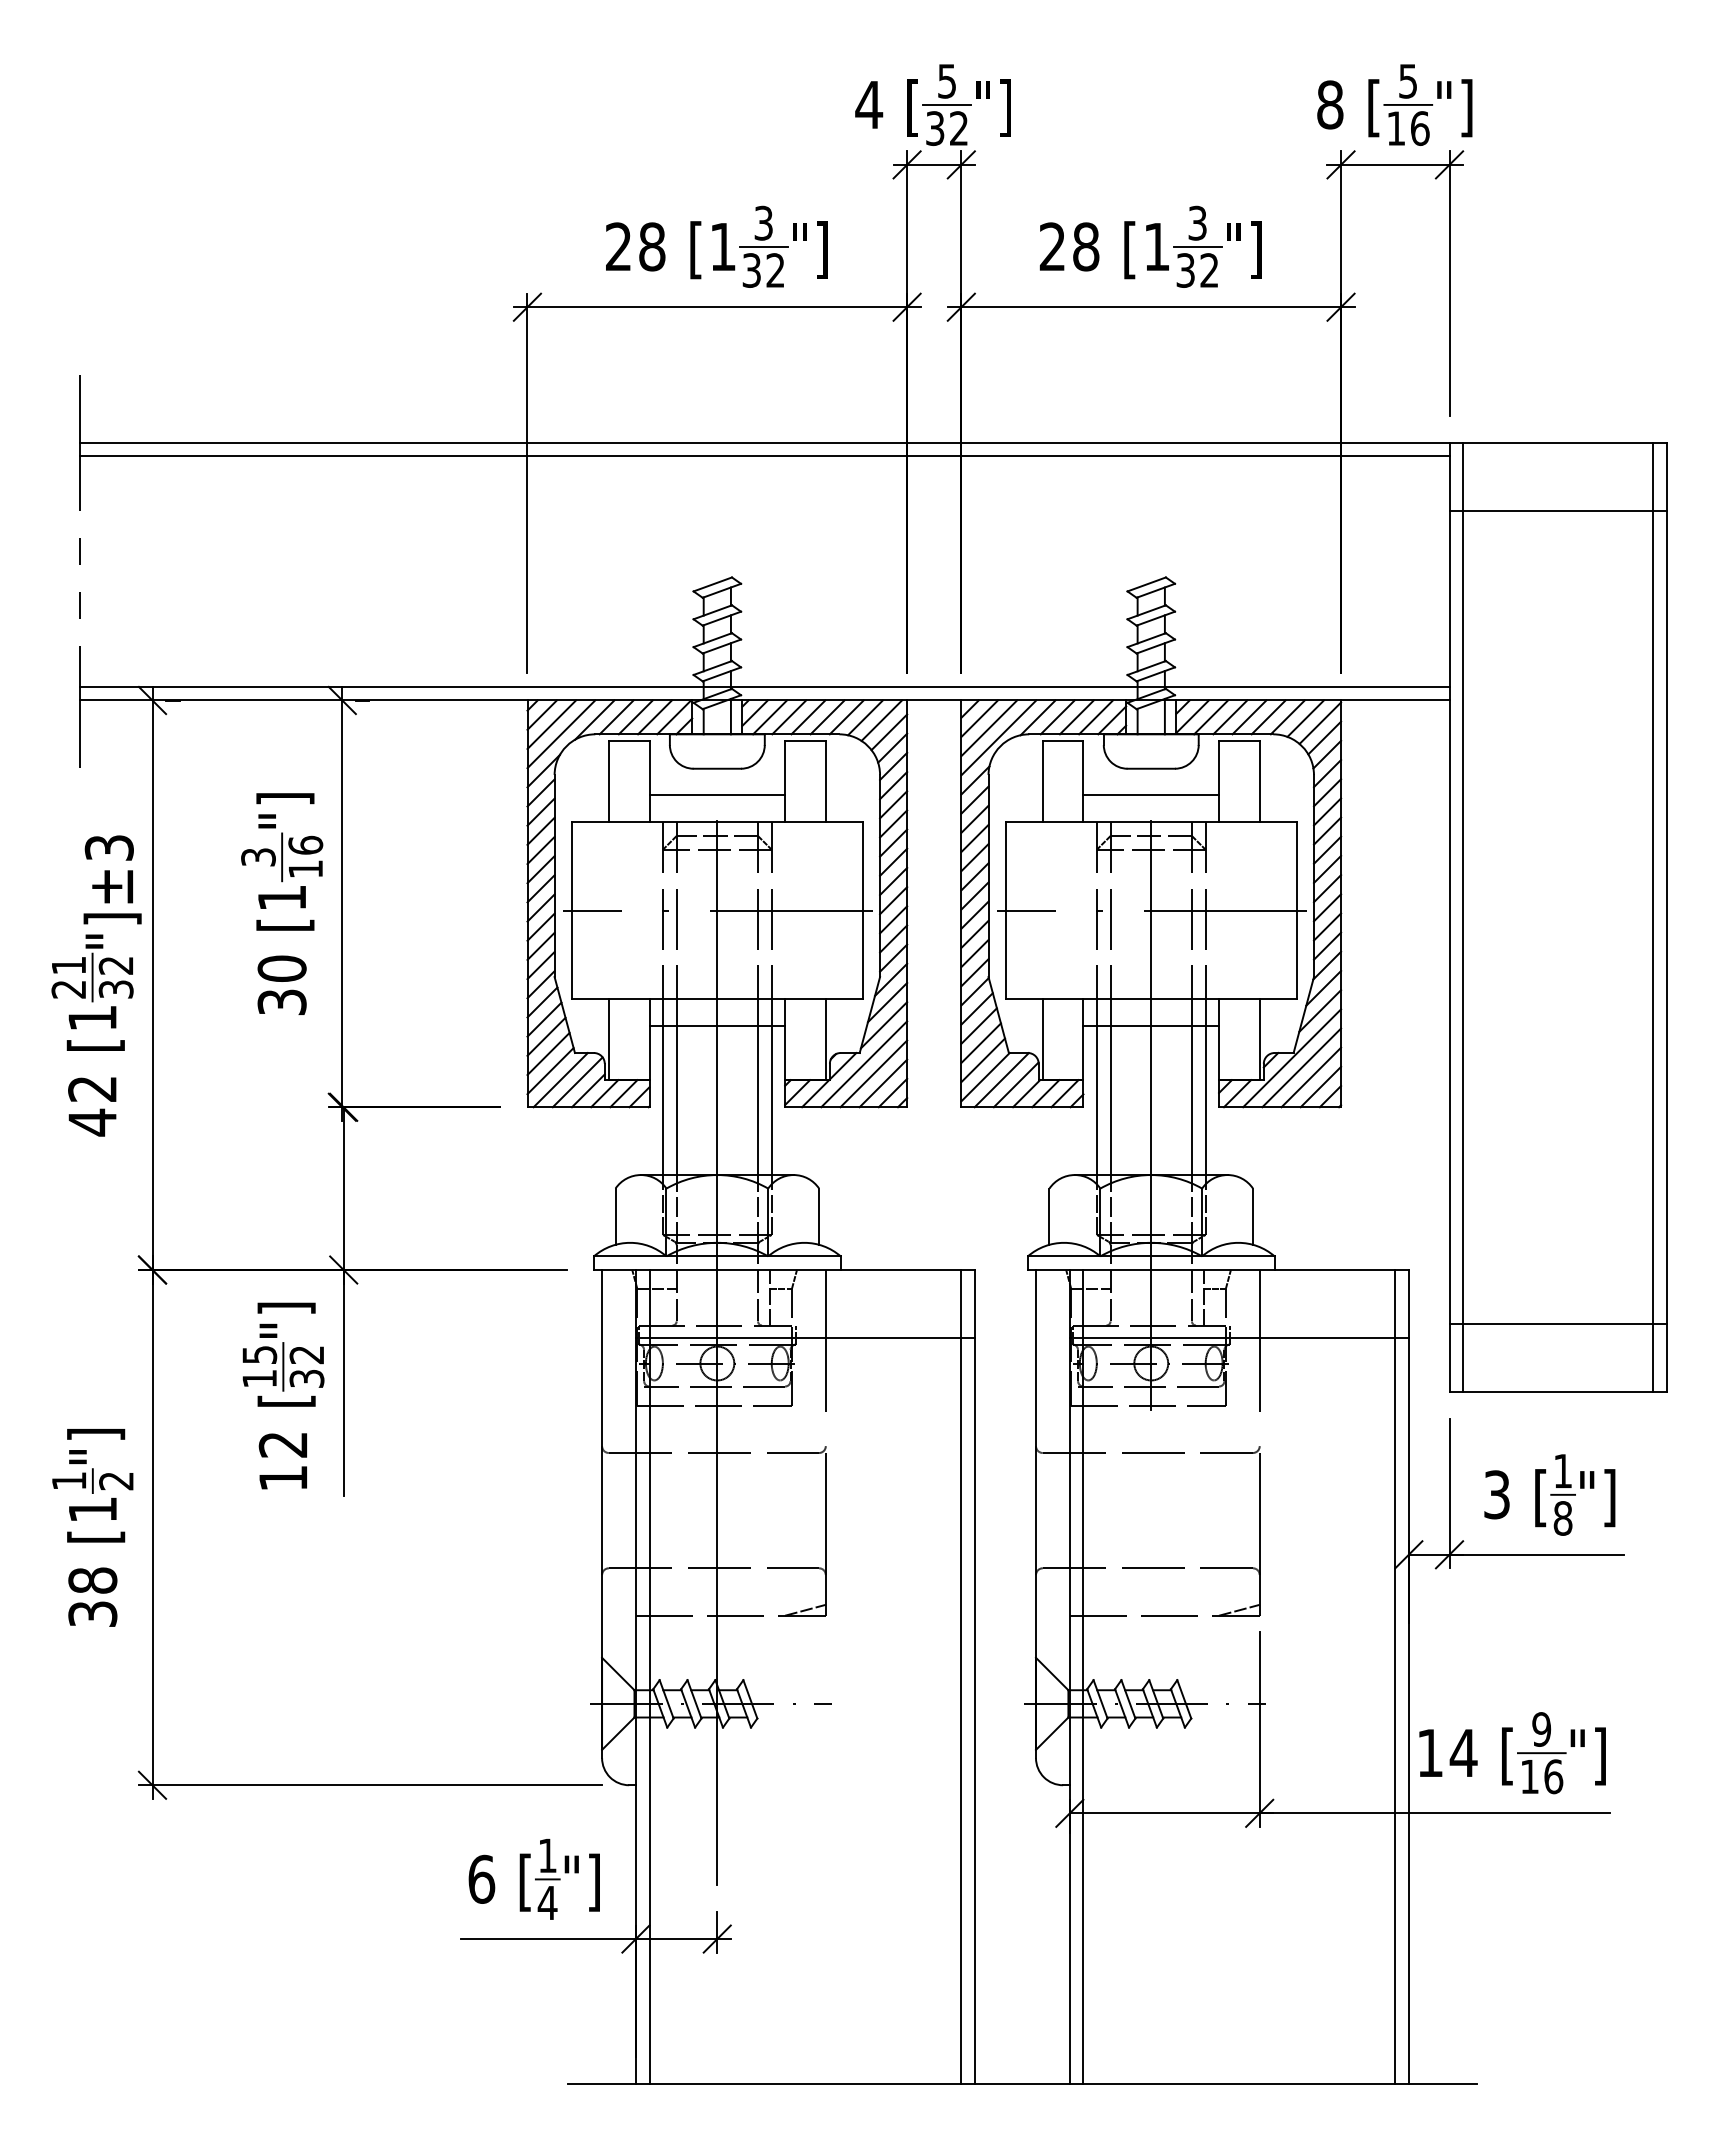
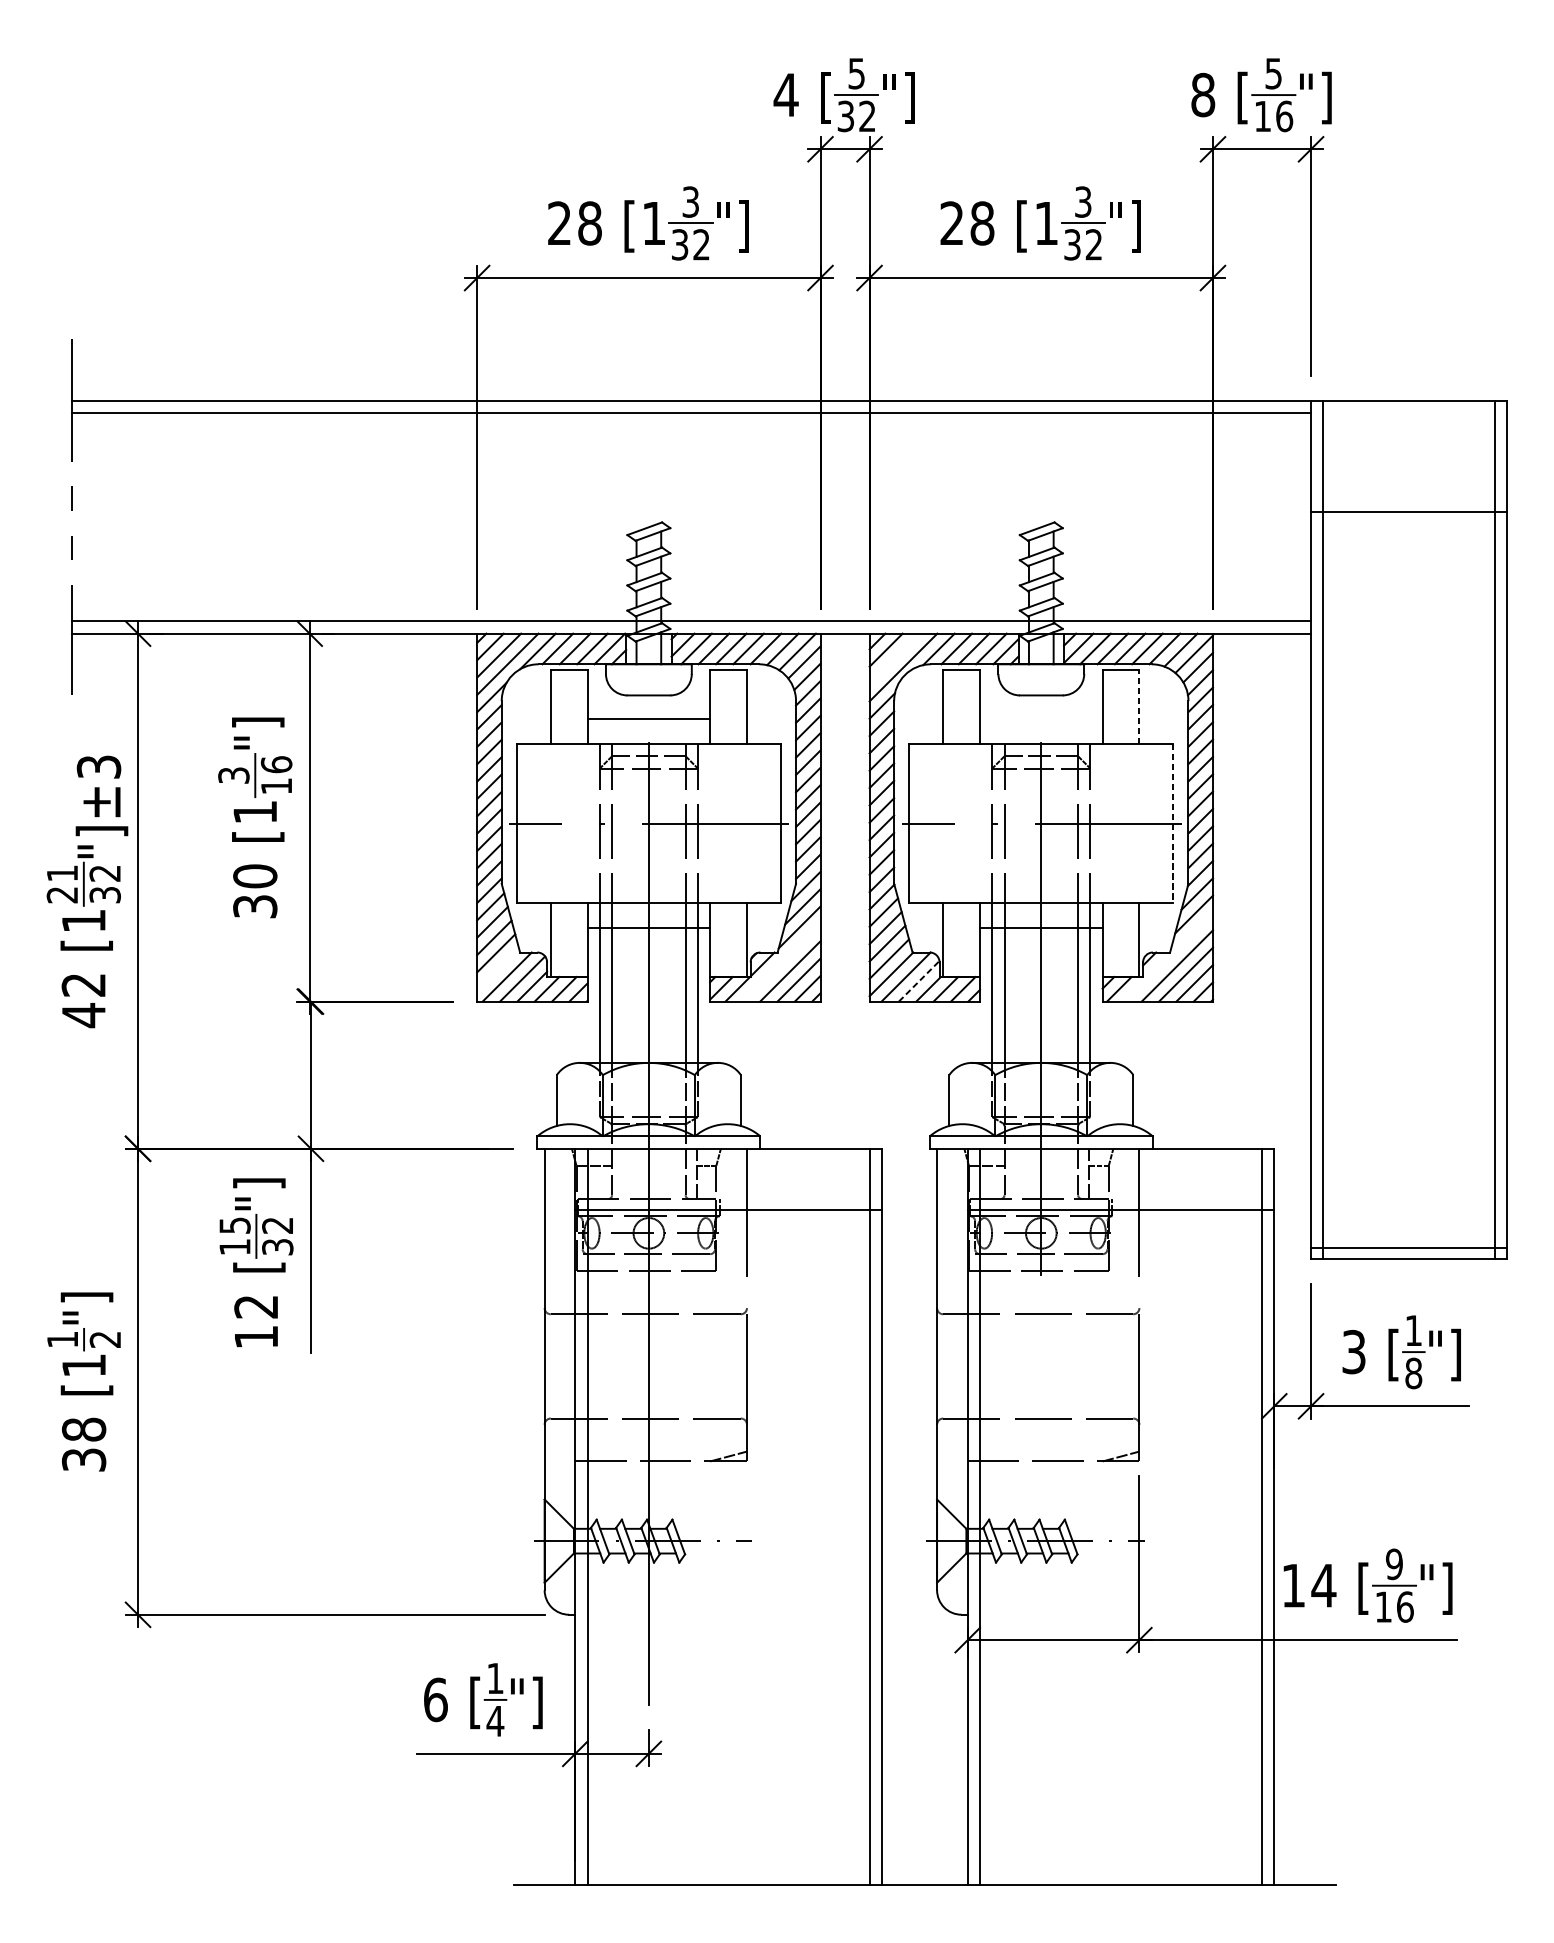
line: (1557, 510) -> (1408, 511), moved
line: (989, 728) -> (895, 659), removed
line: (1259, 781) -> (1139, 706), solid -> dashed
line: (1151, 795) -> (1041, 719), removed
line: (1297, 911) -> (1173, 824), solid -> dashed
line: (1292, 1058) -> (1169, 957), removed
line: (864, 1064) -> (781, 962), removed
line: (550, 1071) -> (497, 969), removed
line: (1016, 1084) -> (919, 980), solid -> dashed
line: (1557, 1324) -> (1408, 1248), moved

